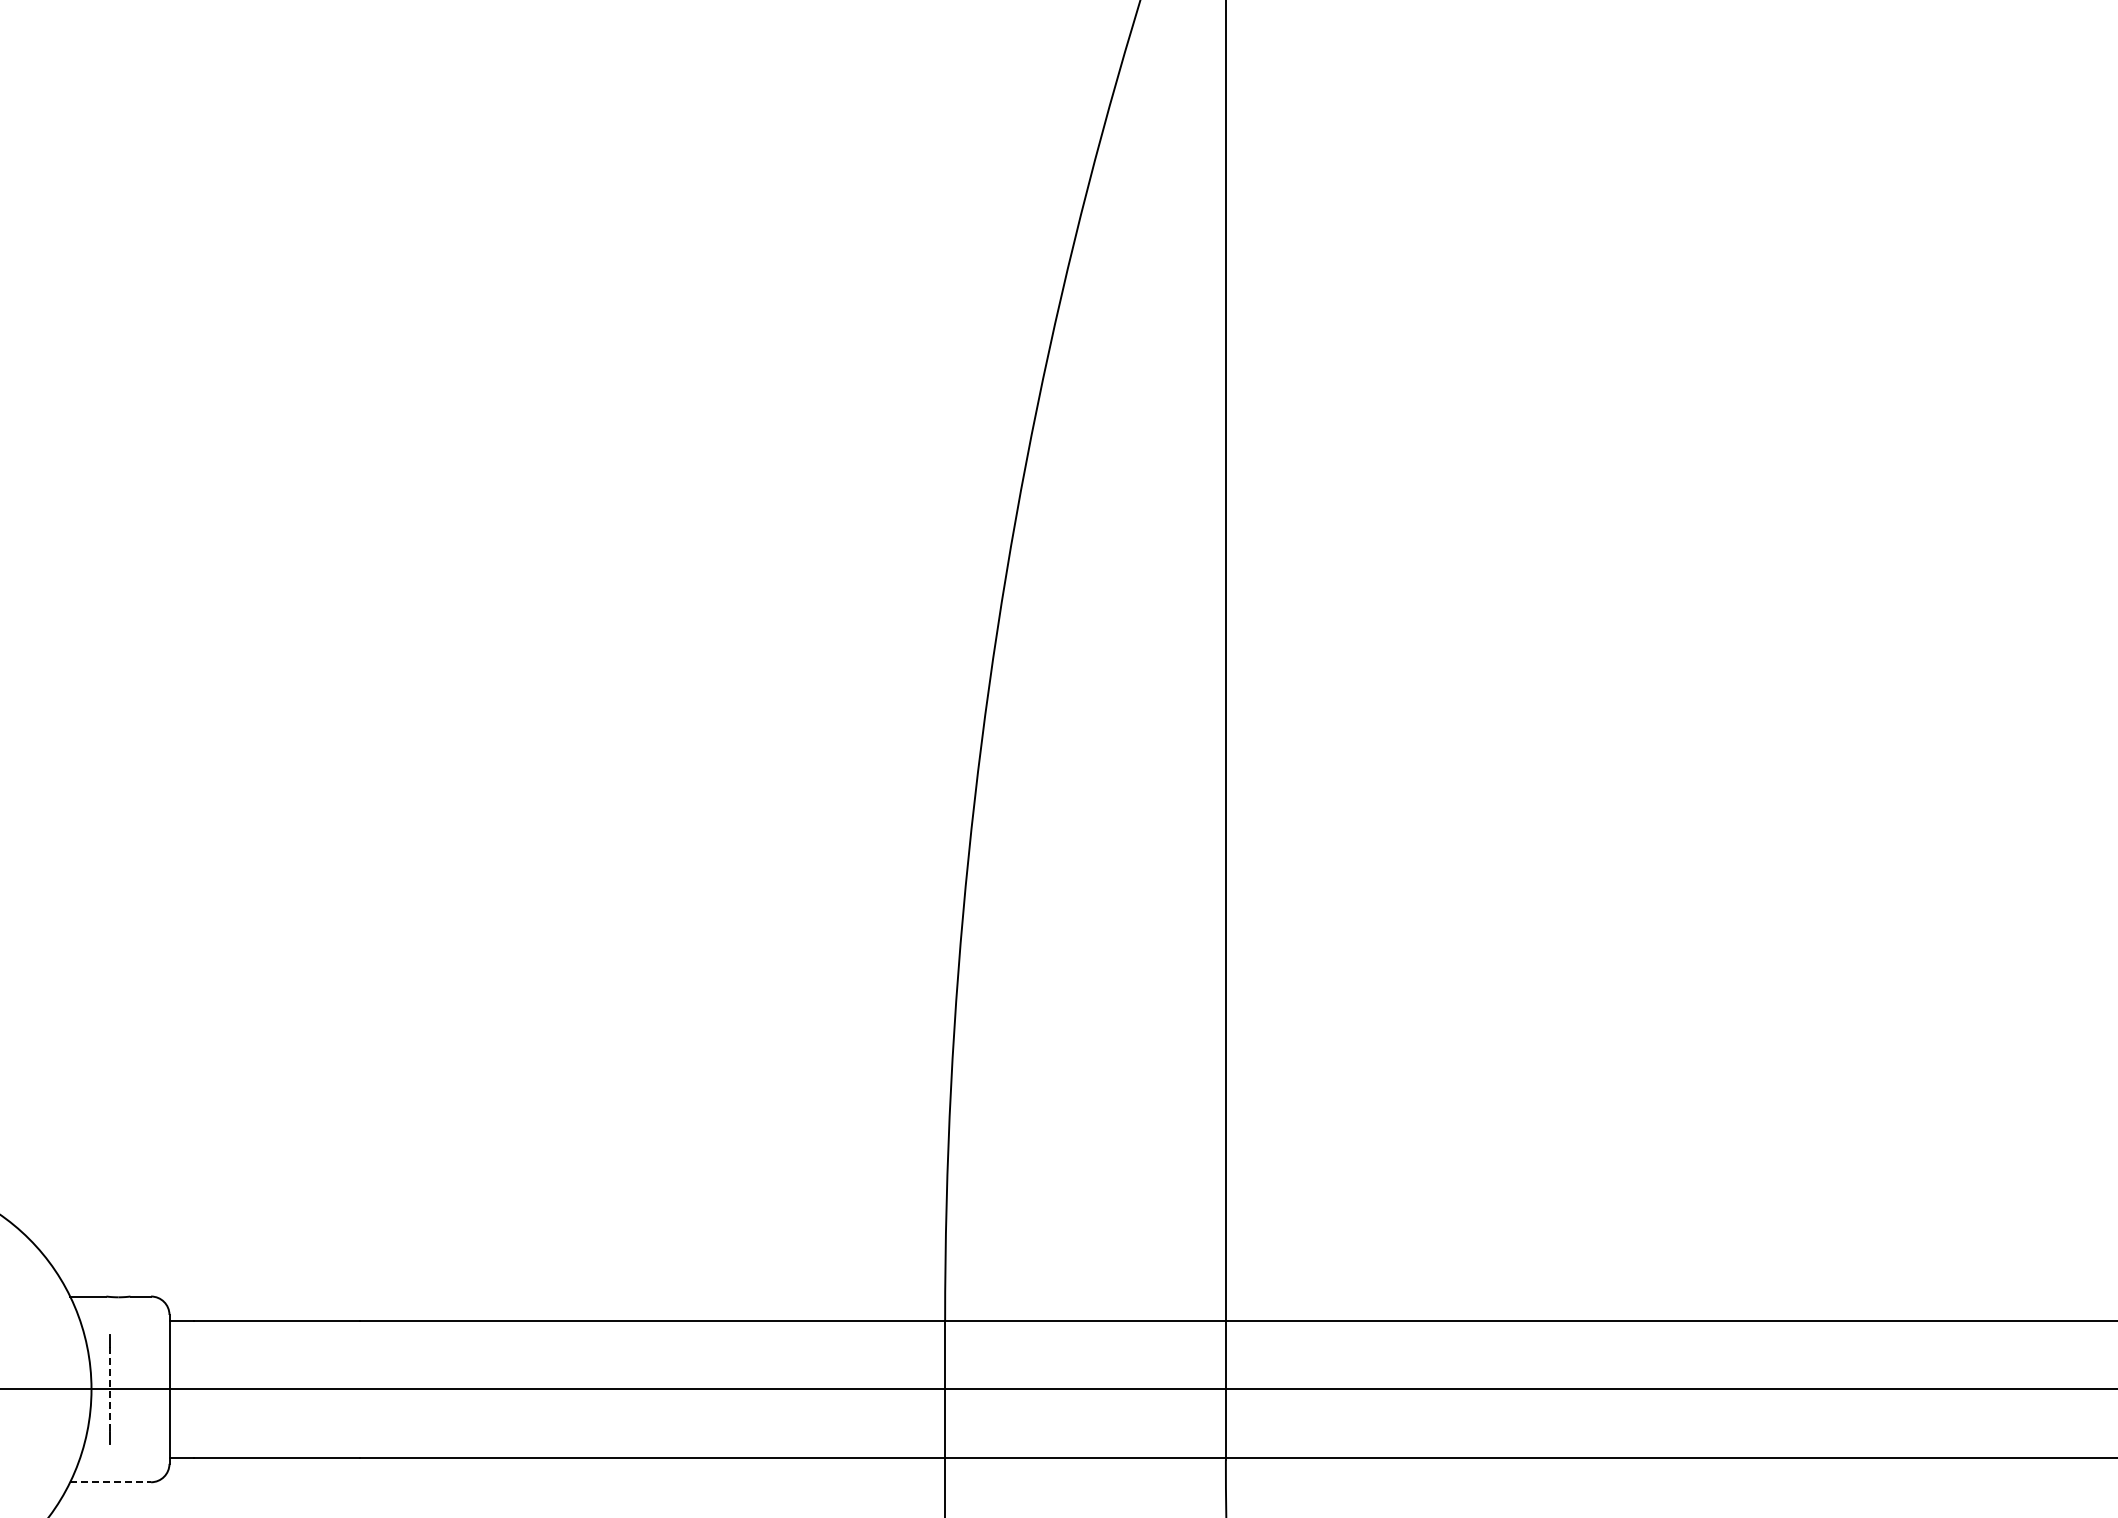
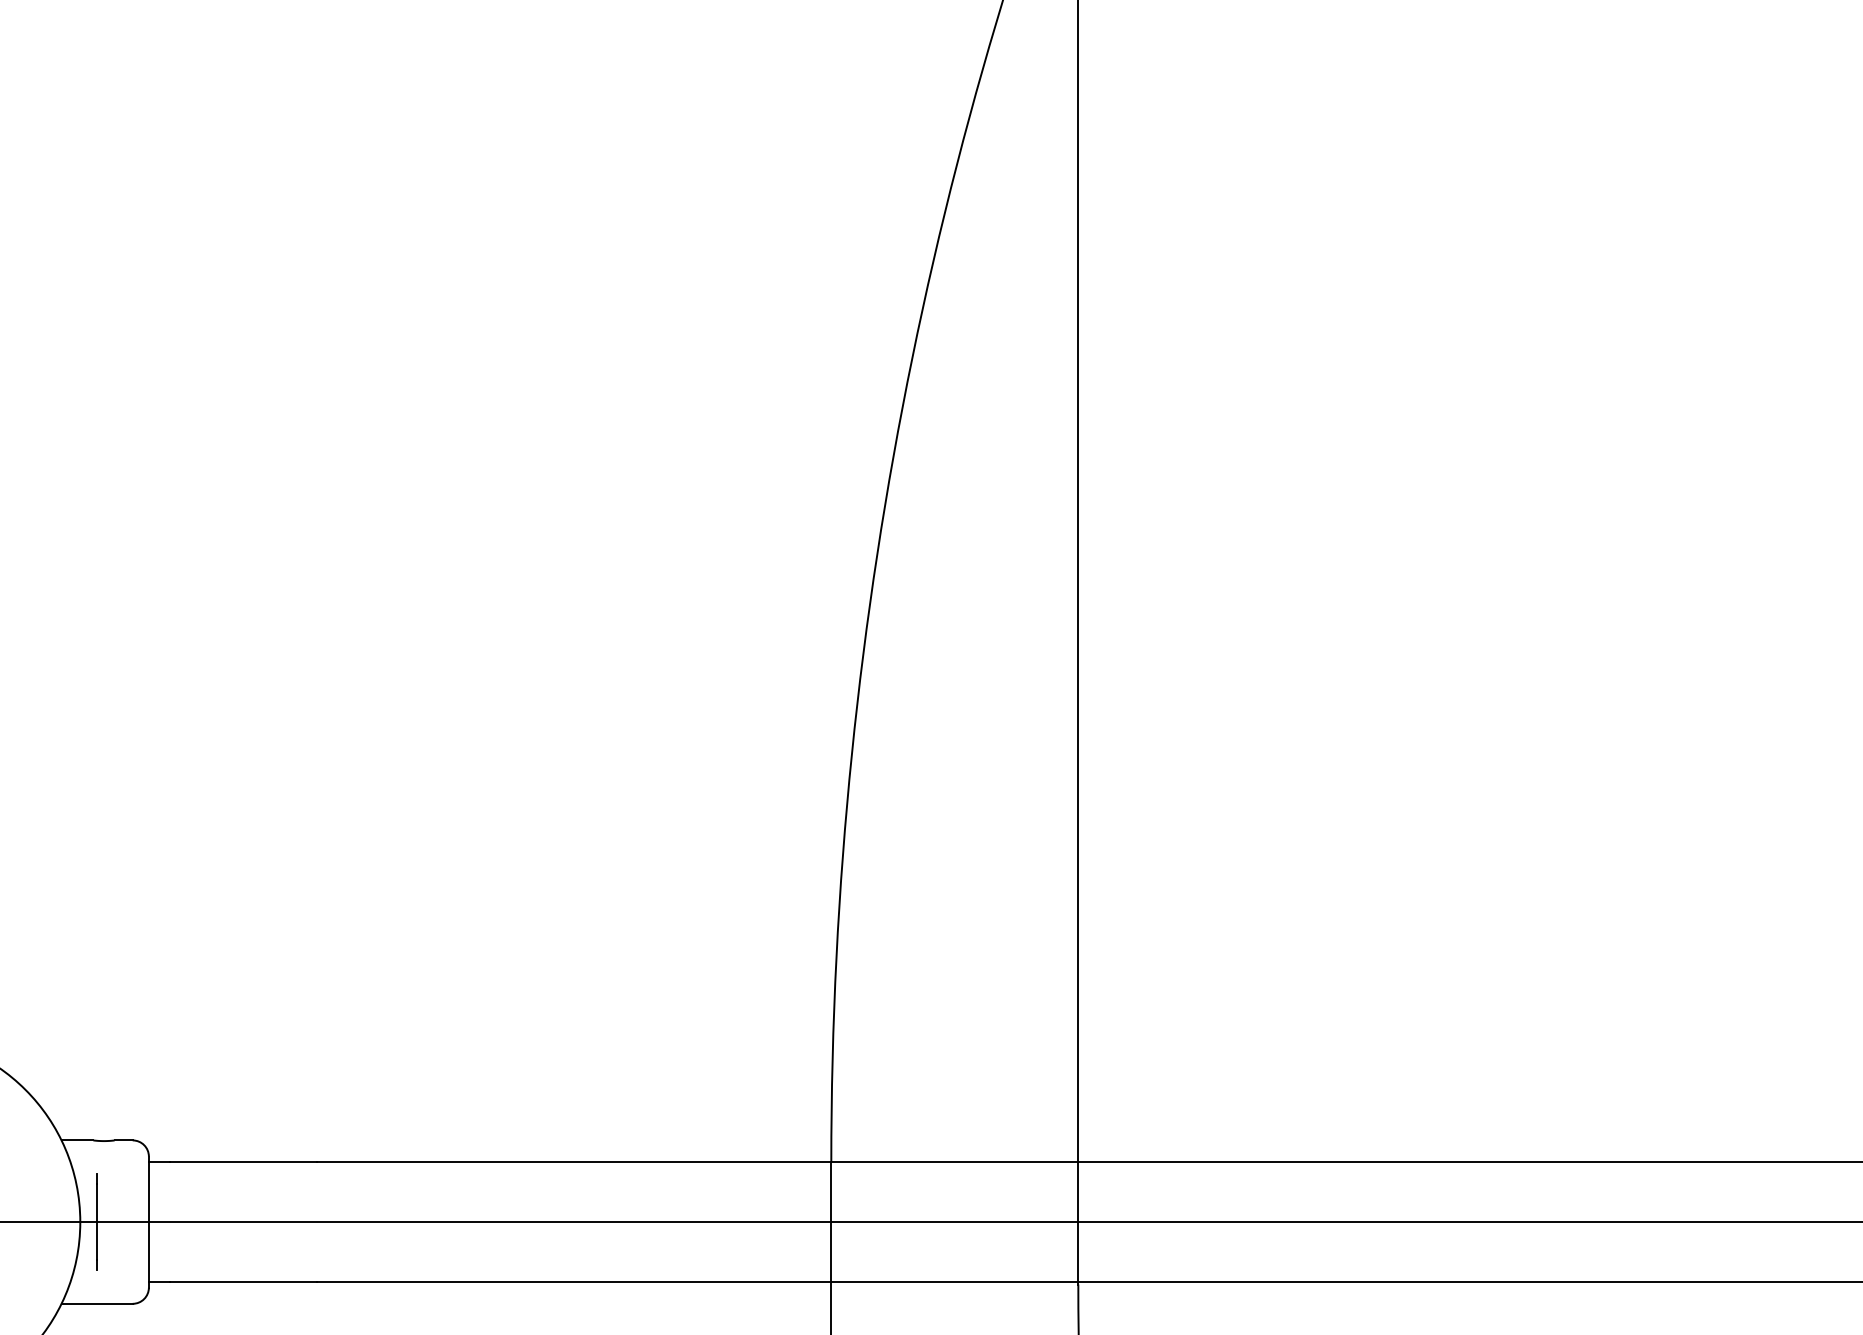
line: (109, 1389) -> (96, 1222), dashed -> solid
line: (111, 1482) -> (97, 1304), dashed -> solid

